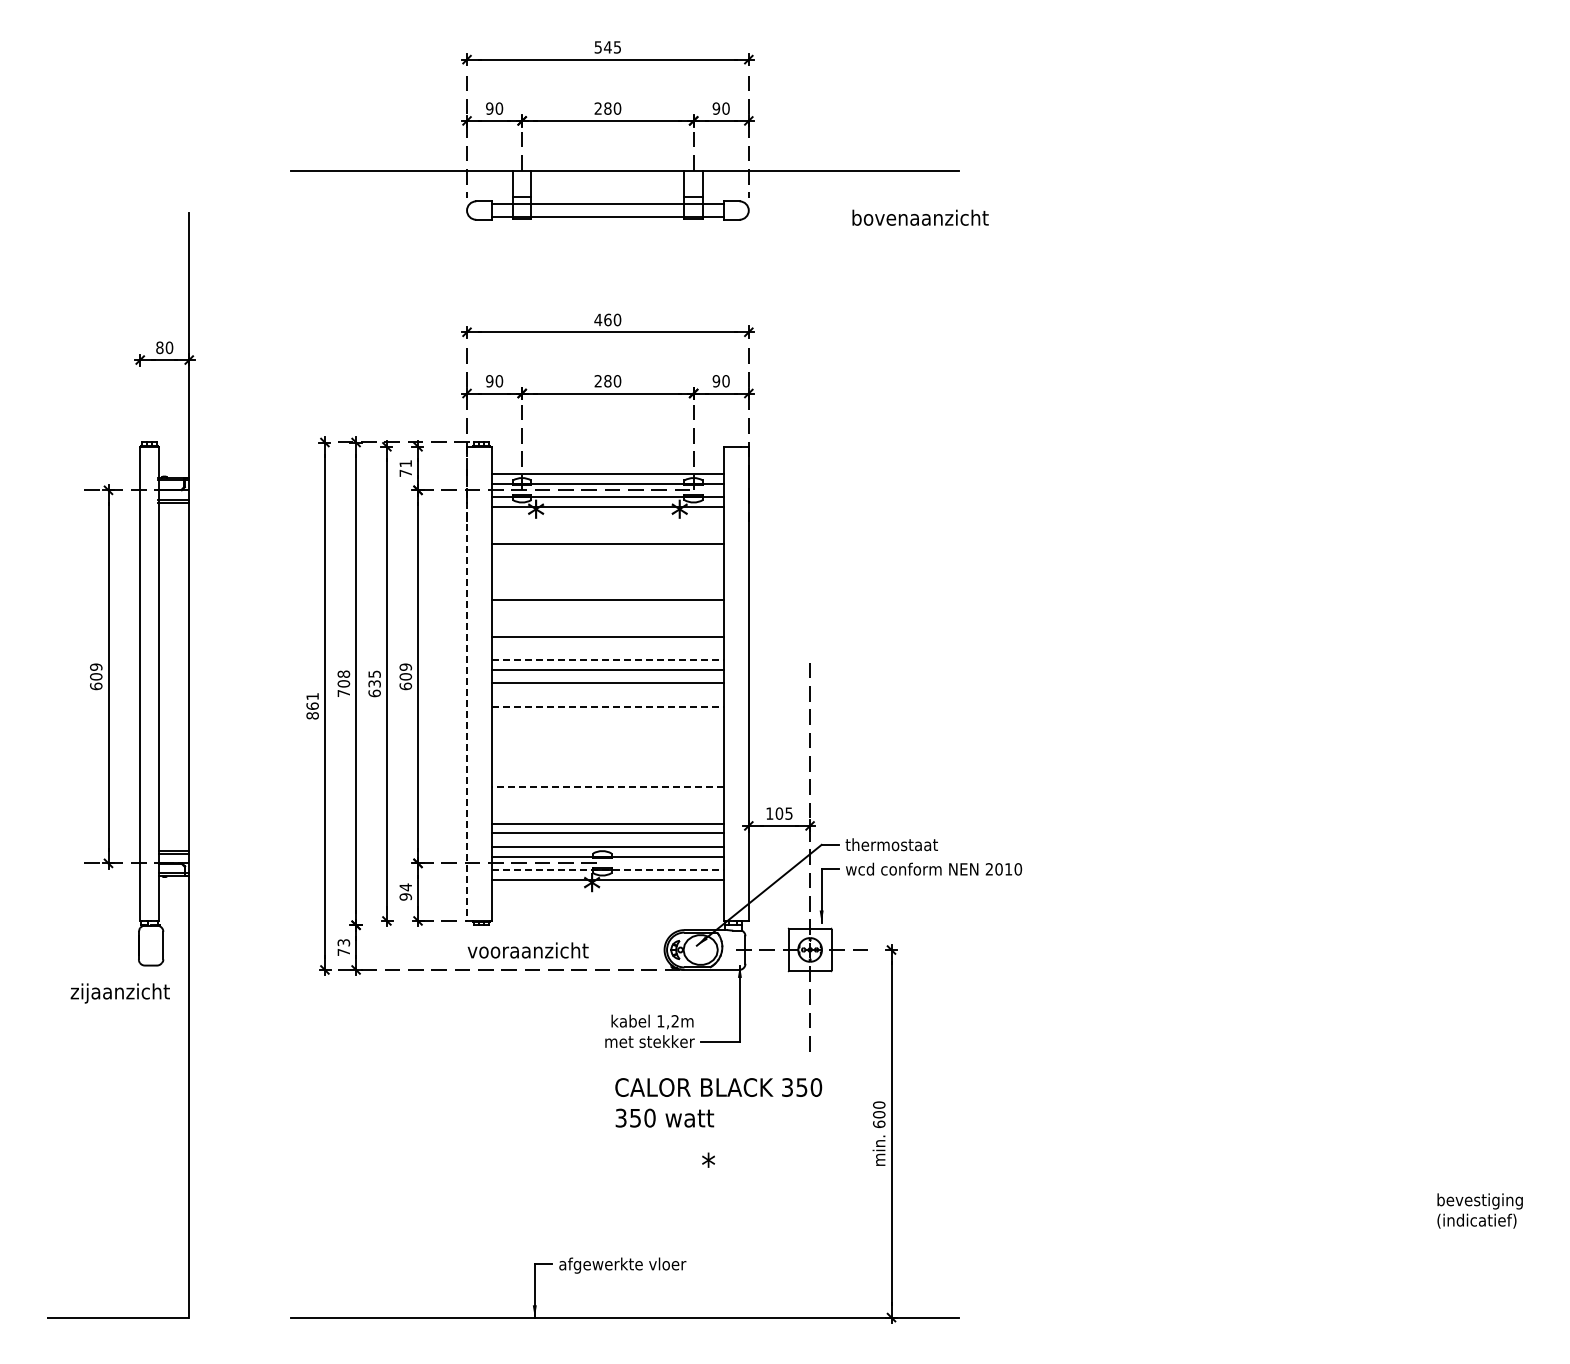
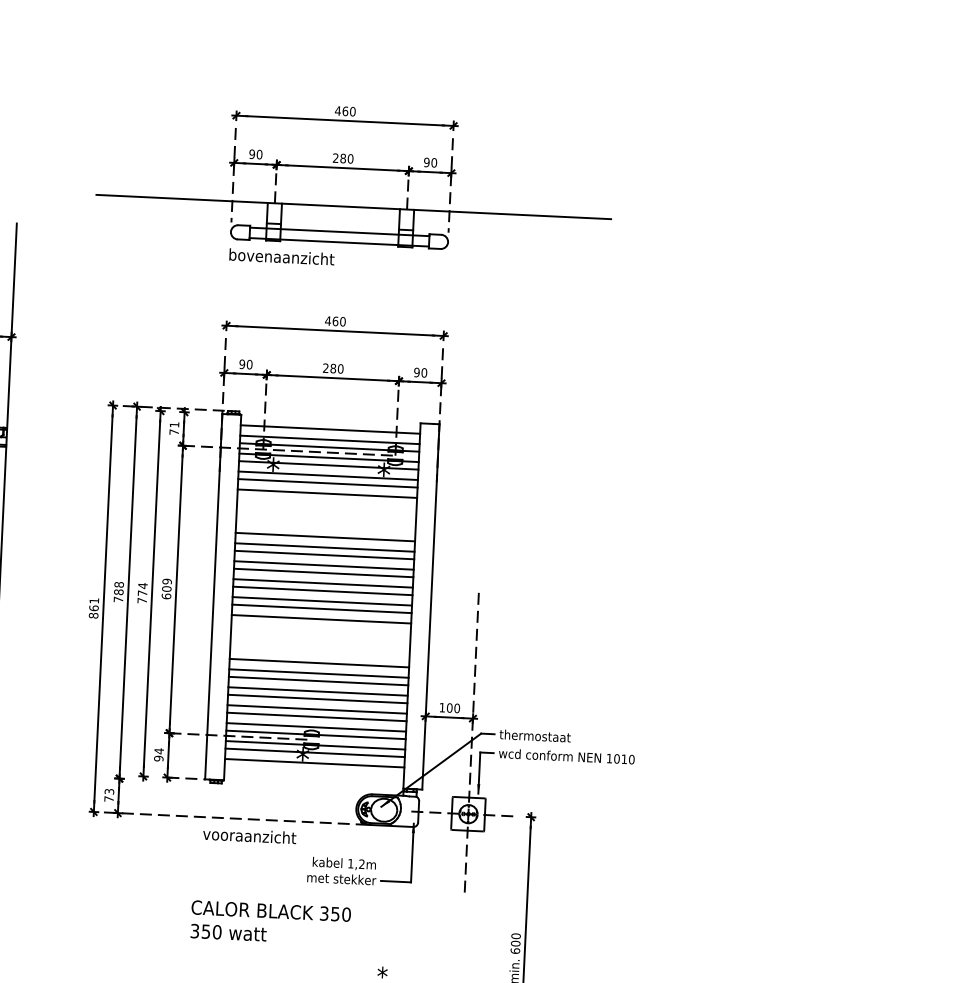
text: (607, 47) -> (345, 111), 545 -> 460
text: (920, 217) -> (281, 256), moved
line: (607, 460) -> (330, 429), added
line: (607, 520) -> (327, 475), added
line: (607, 530) -> (327, 483), added
line: (607, 613) -> (324, 547), added
line: (607, 623) -> (324, 555), added
line: (607, 646) -> (323, 573), added
line: (608, 659) -> (323, 583), dashed -> solid
text: (343, 683) -> (118, 591), 708 -> 788
text: (374, 683) -> (142, 593), 635 -> 774
line: (467, 684) -> (214, 597), dashed -> solid
line: (607, 693) -> (321, 609), added
line: (608, 706) -> (321, 619), dashed -> solid
line: (607, 763) -> (319, 663), added
line: (607, 776) -> (318, 673), added
line: (607, 786) -> (318, 680), dashed -> solid
line: (607, 800) -> (317, 691), added
line: (607, 810) -> (317, 699), added
text: (788, 813) -> (456, 708), 105 -> 100
text: (988, 869) -> (608, 758), 2010 -> 1010
line: (608, 870) -> (316, 745), dashed -> solid
line: (607, 893) -> (314, 763), added
text: (527, 950) -> (249, 835), moved
text: (718, 1102) -> (270, 922), moved

